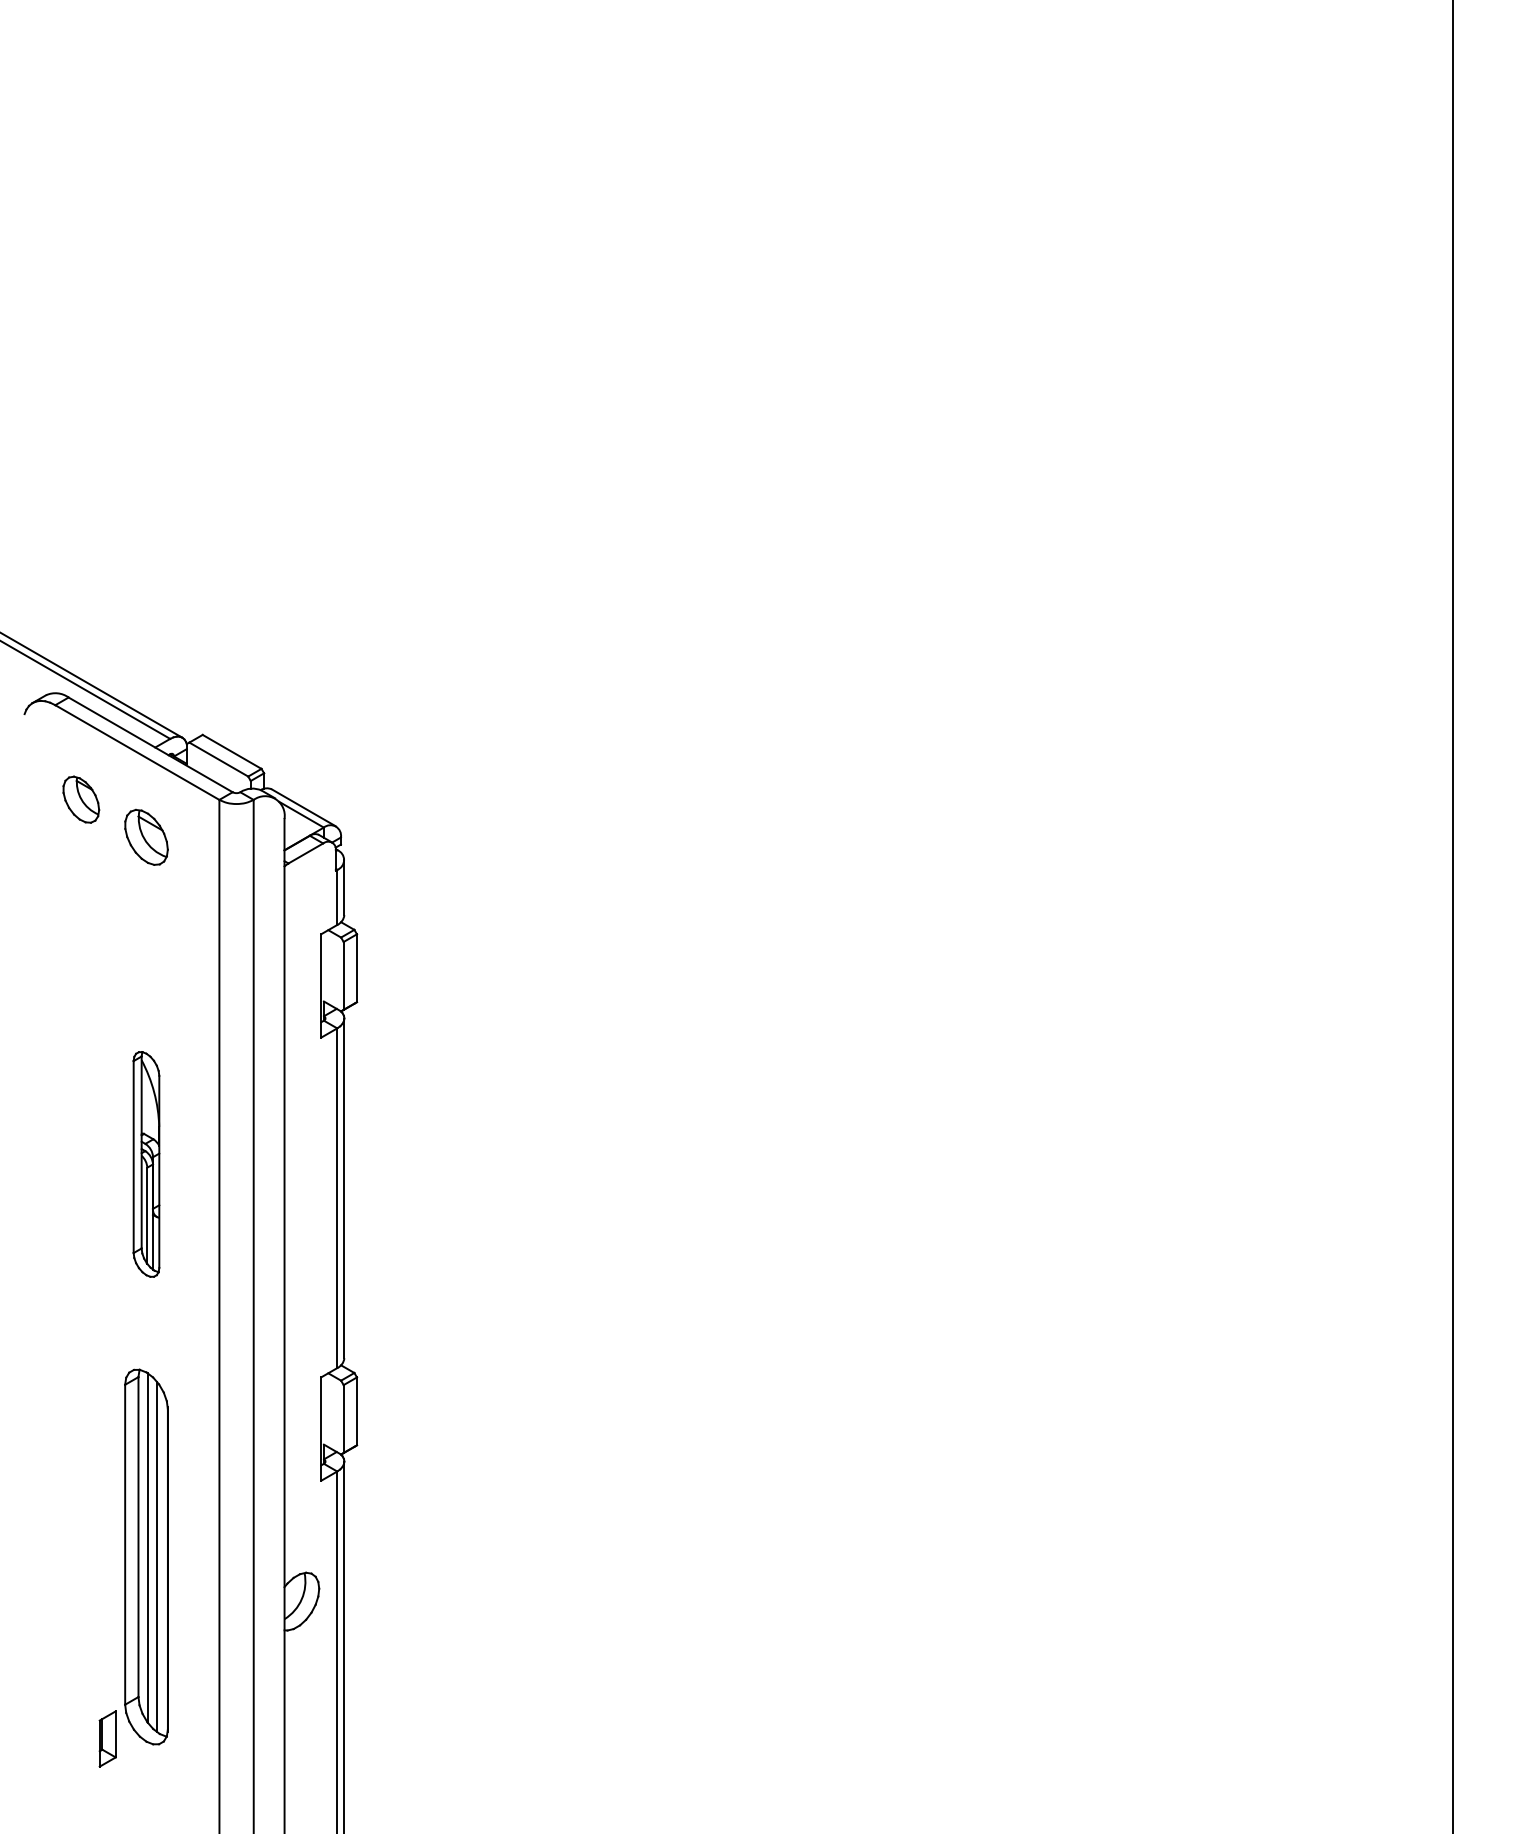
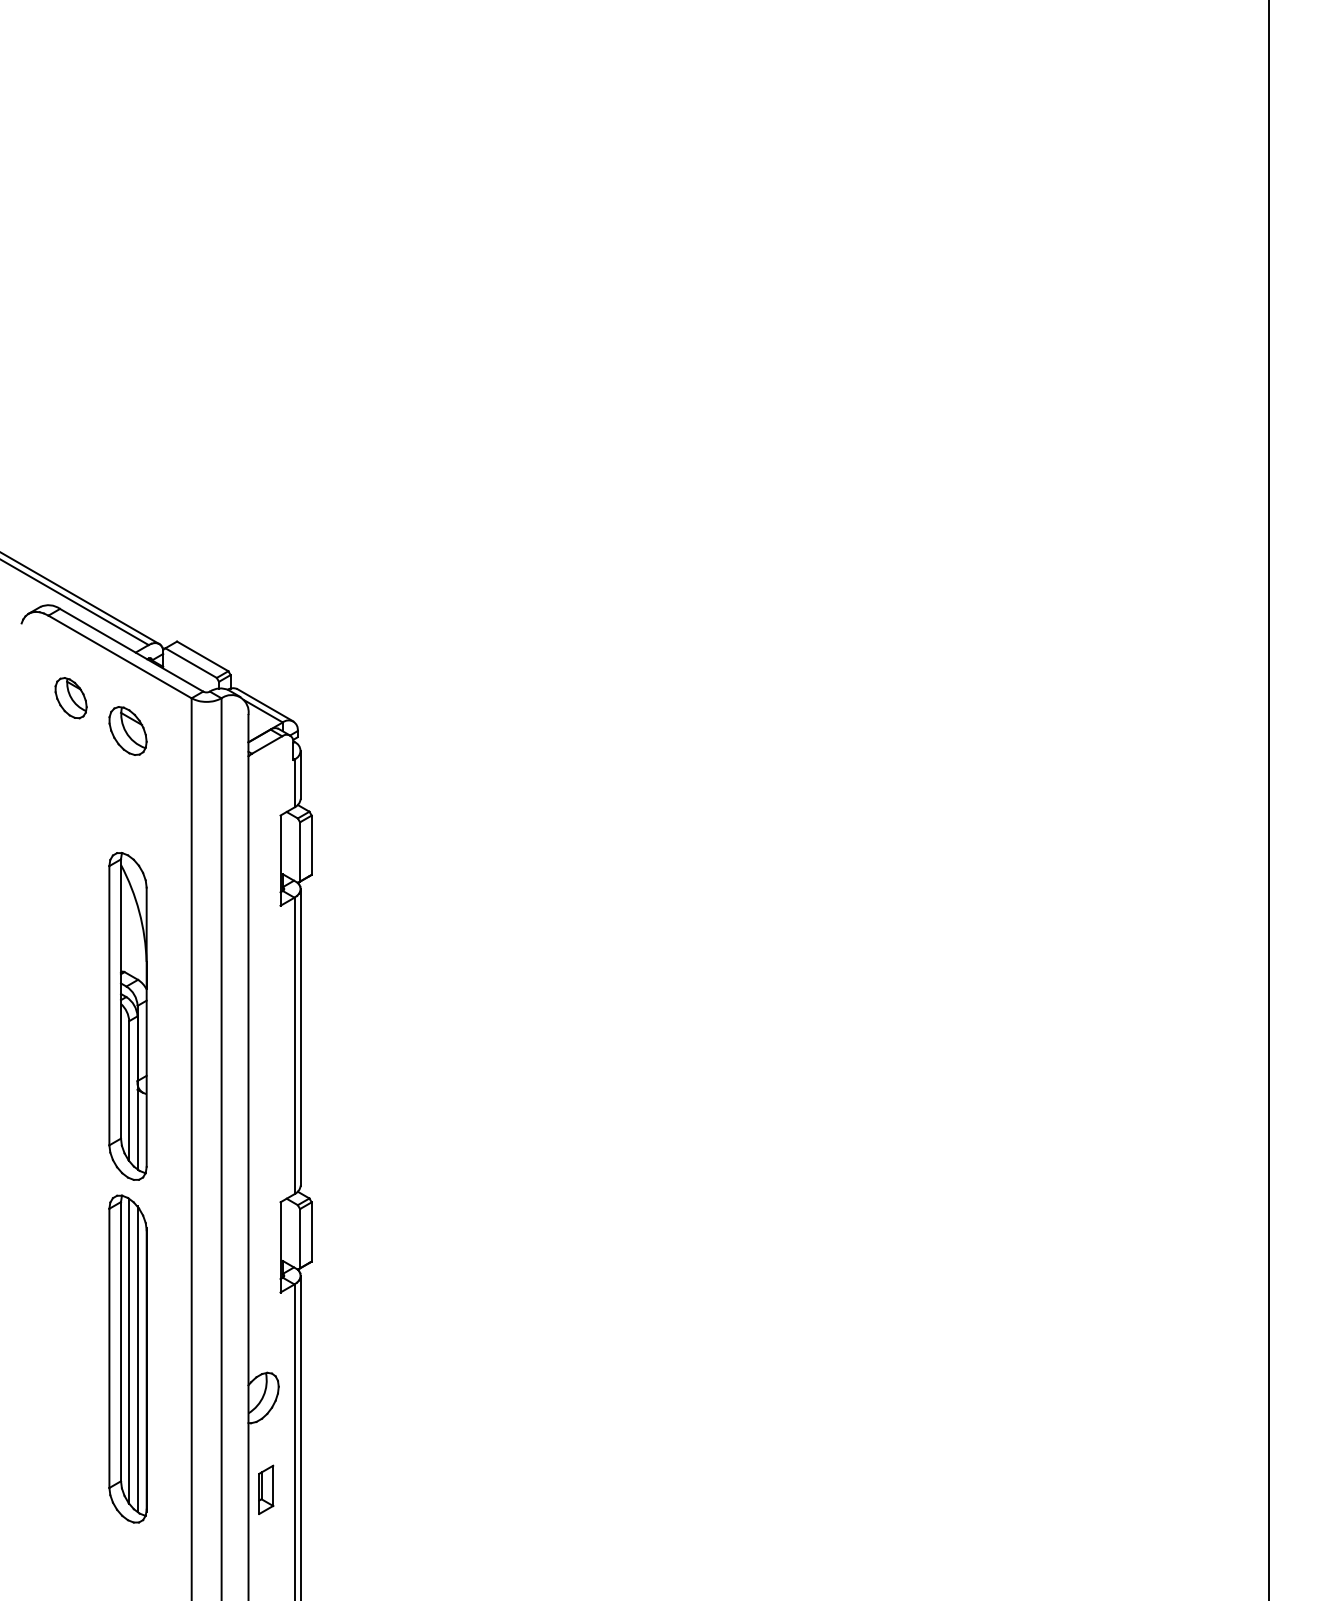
part: (145, 1164) -> (127, 1016), size x1.67
part: (108, 1738) -> (266, 1489), moved

